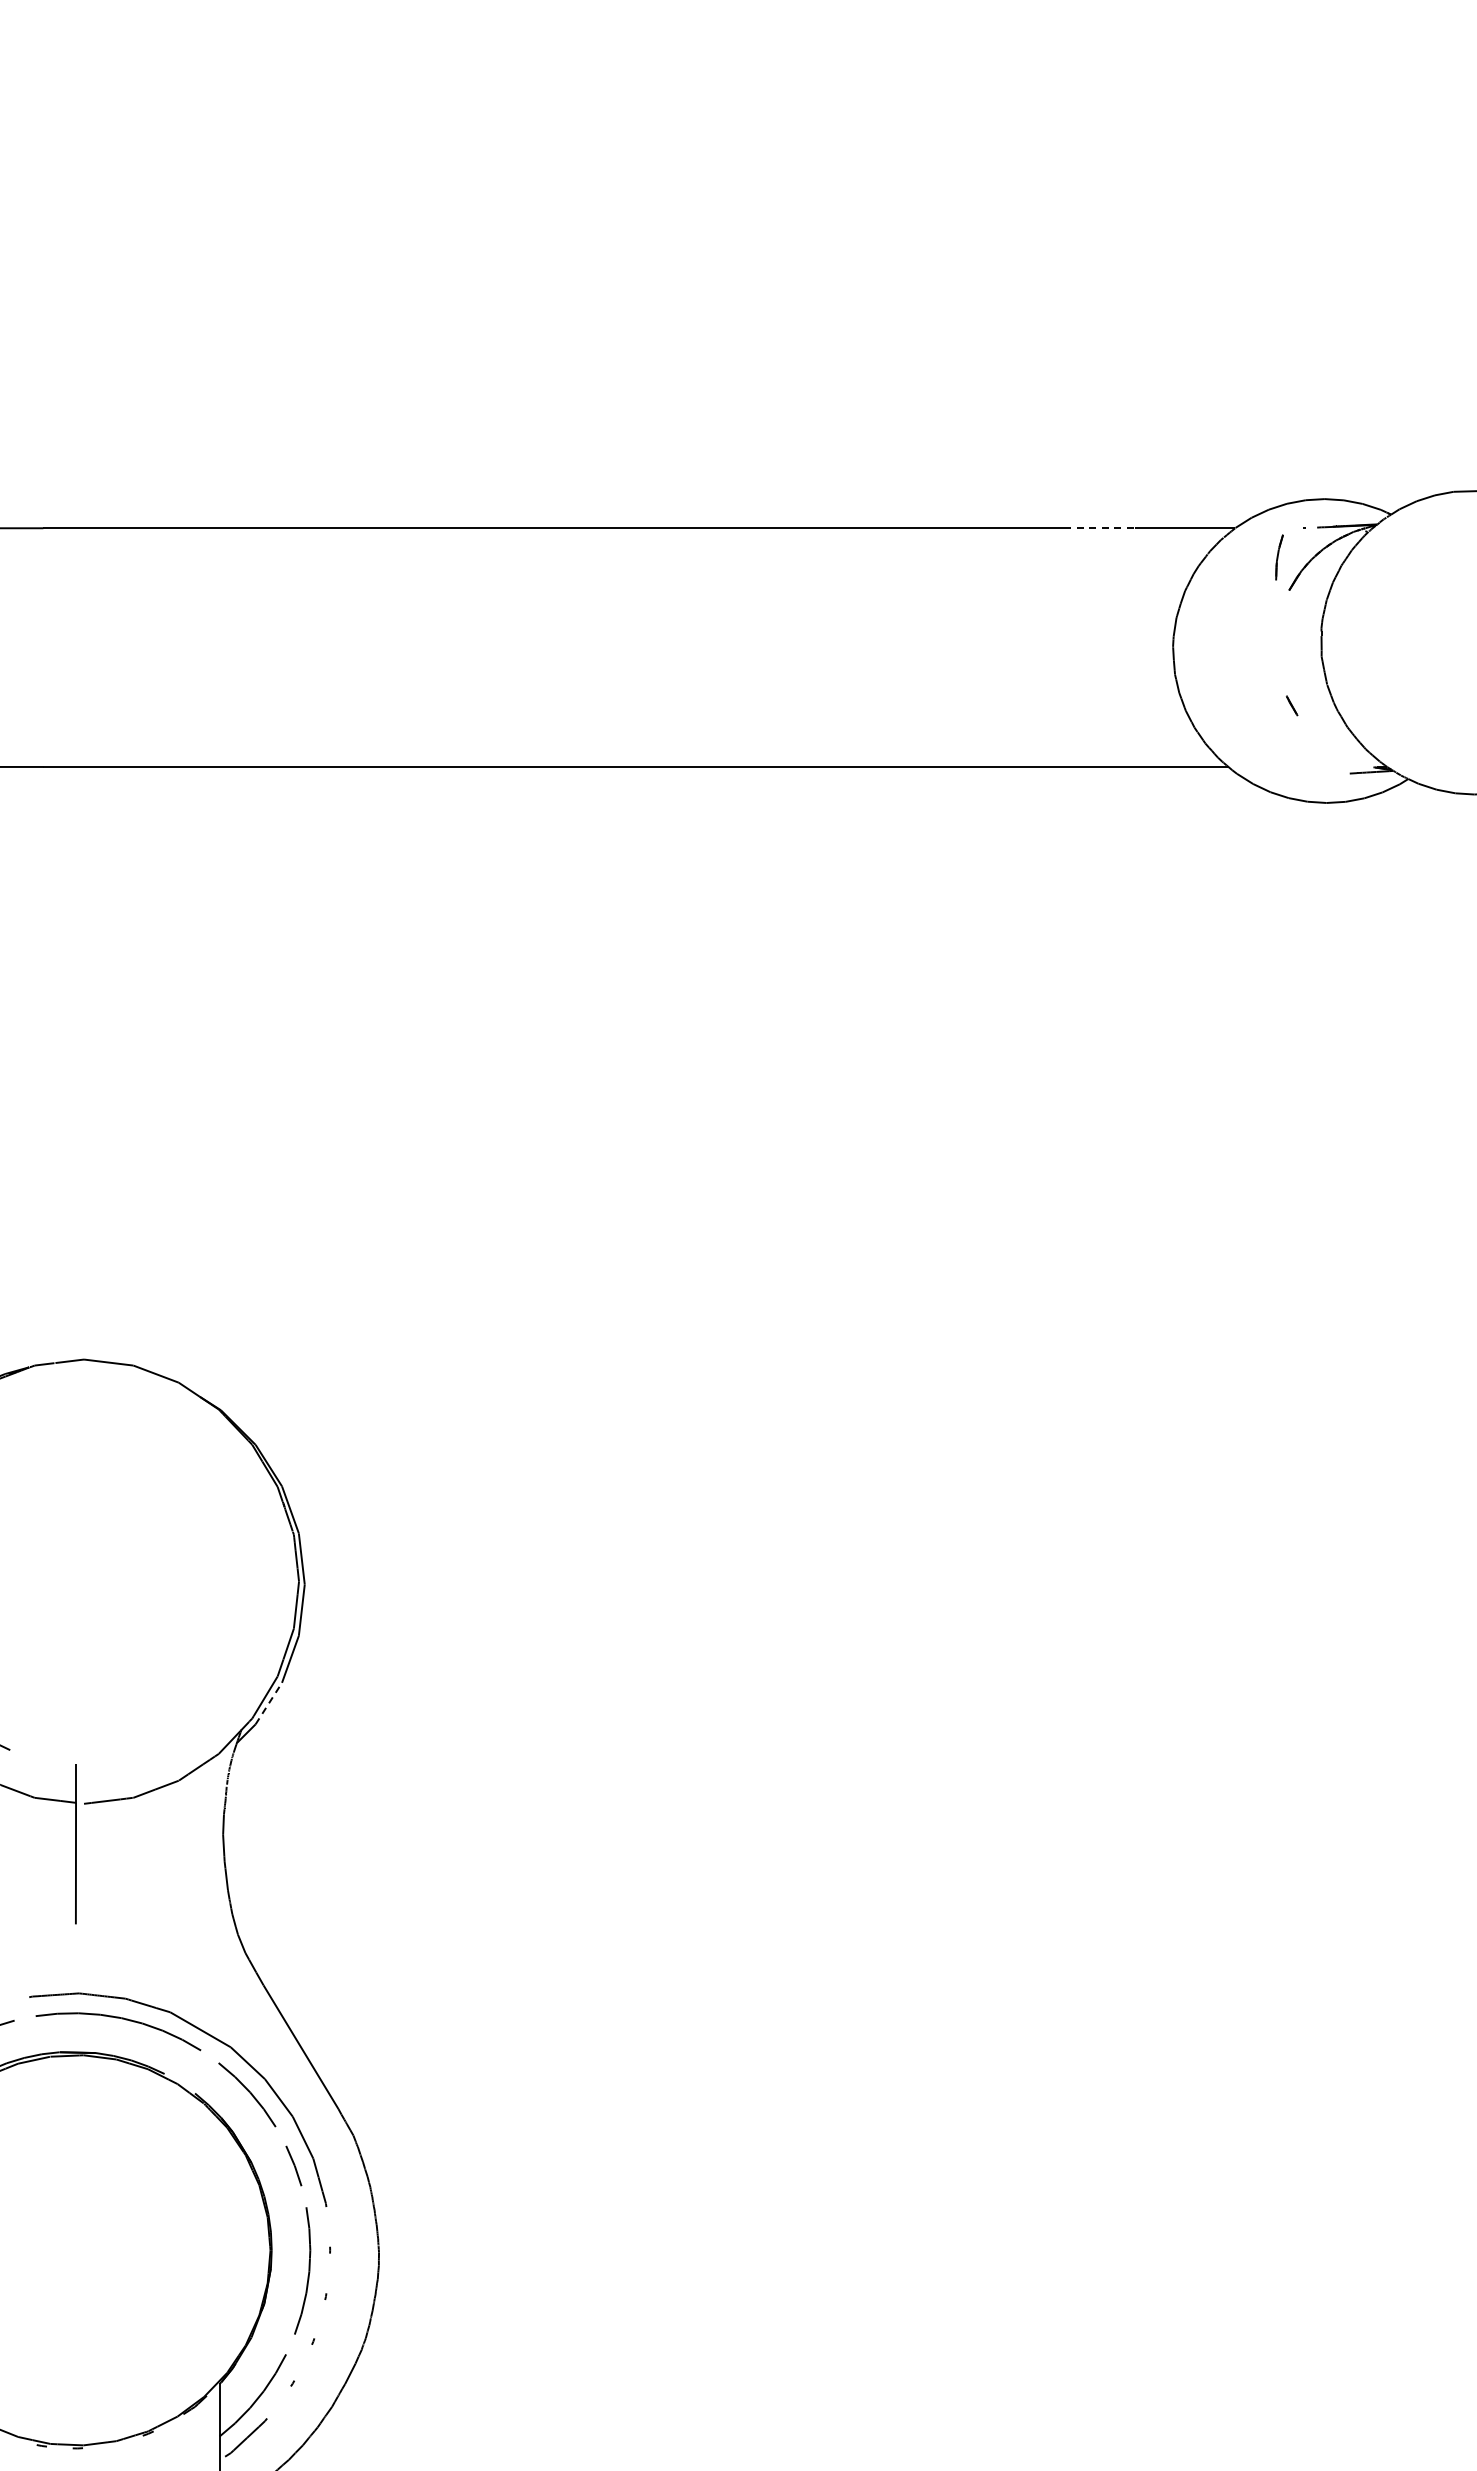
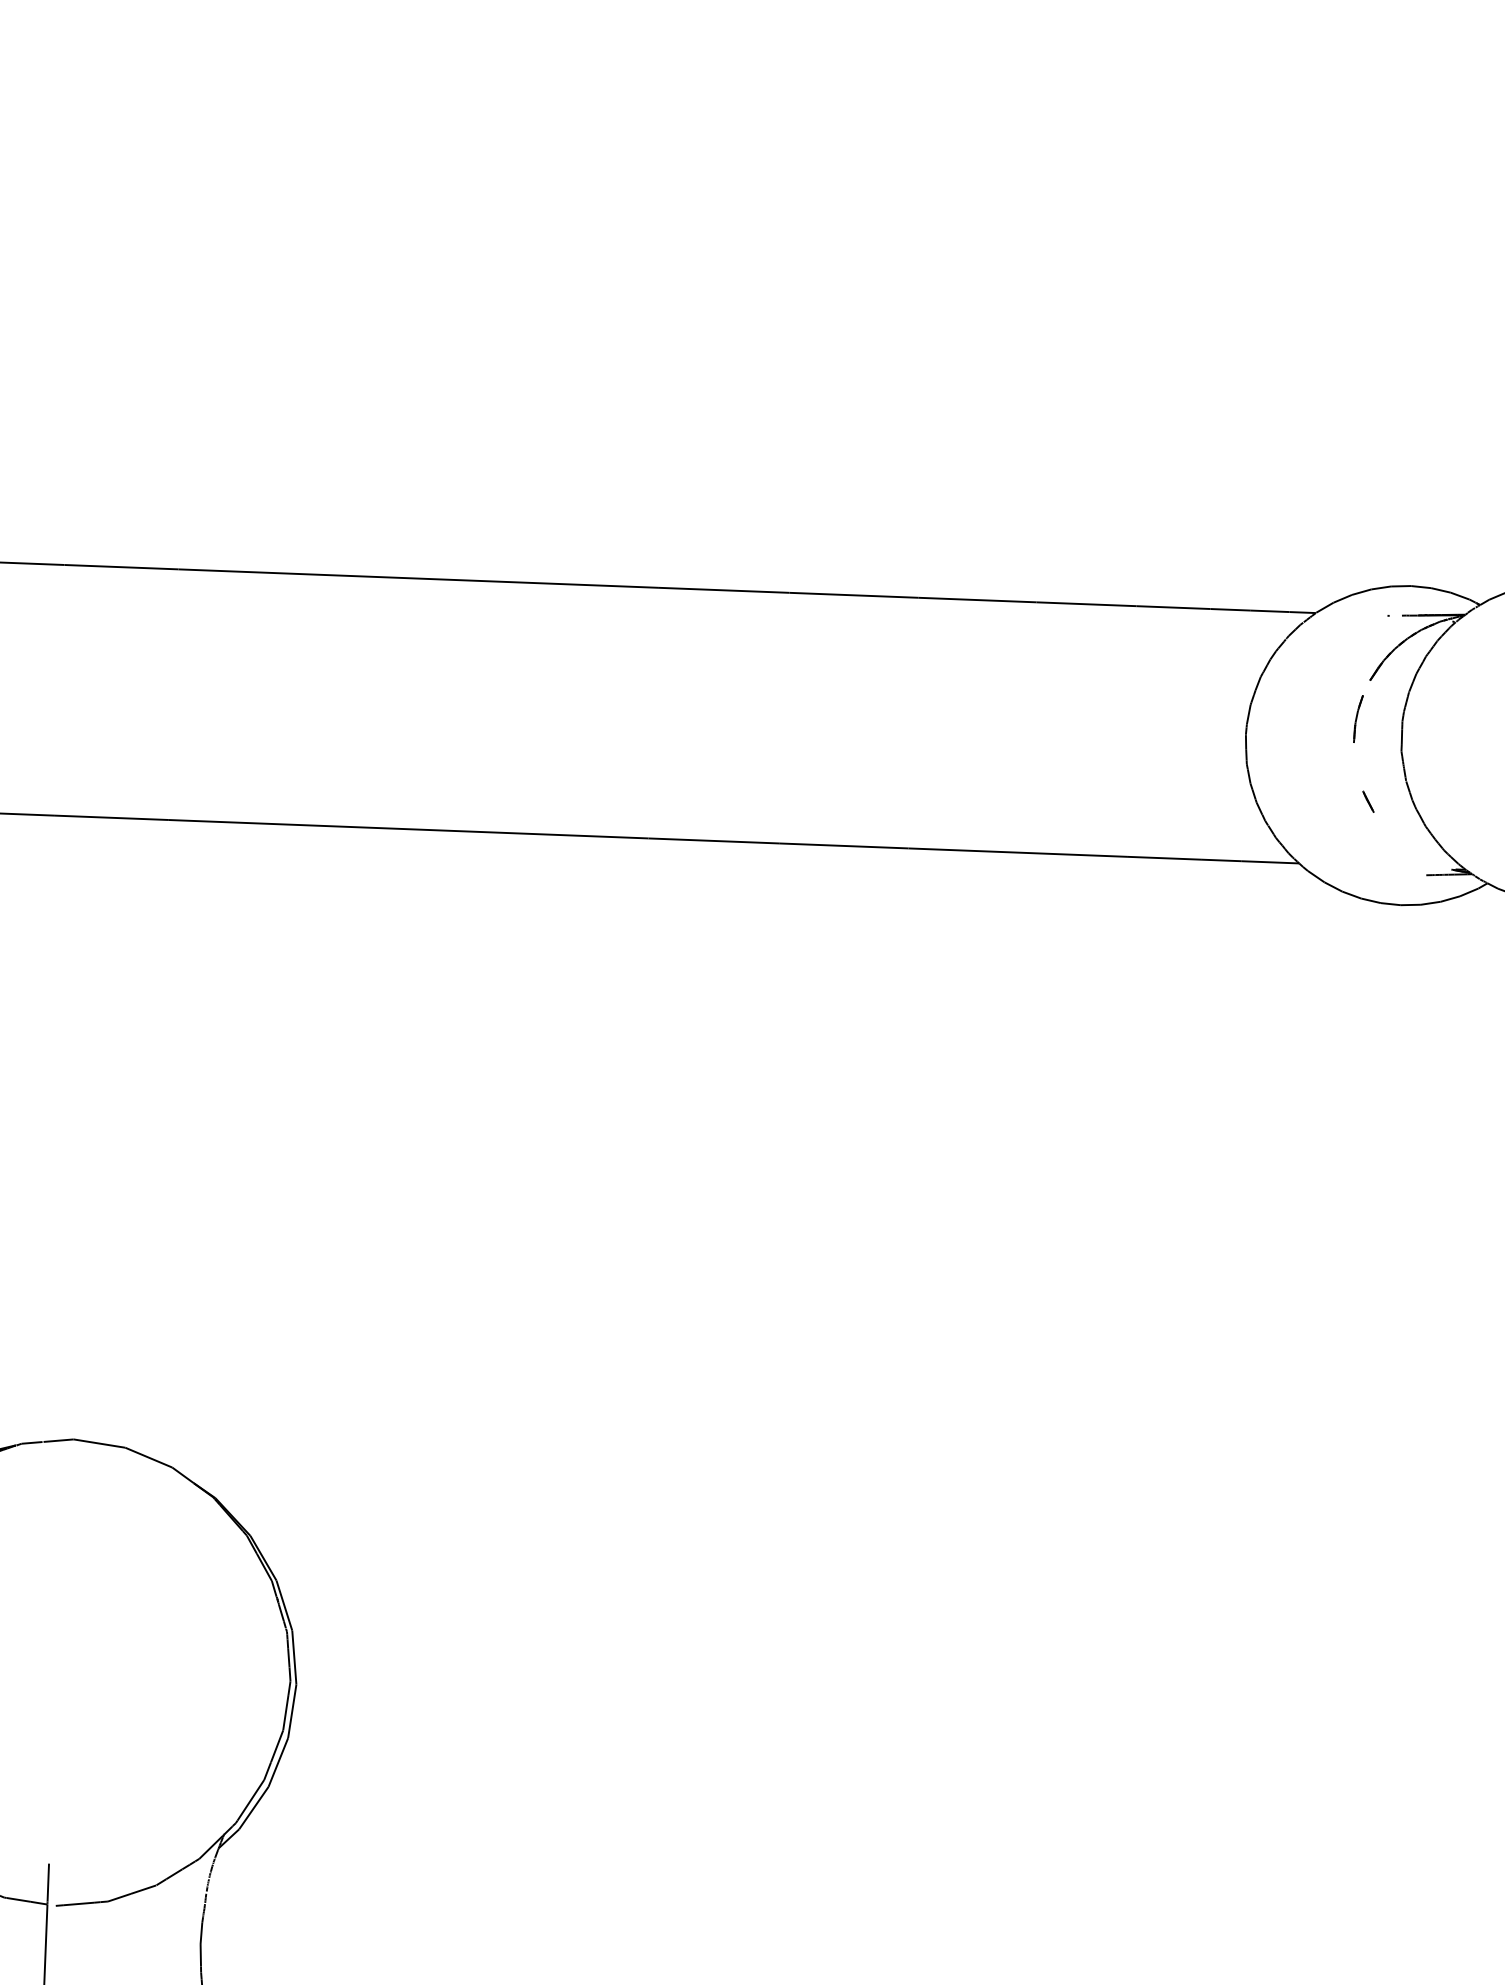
line: (1100, 528) -> (1174, 607), dashed -> solid
part: (1279, 557) -> (1358, 719), moved
line: (268, 1703) -> (253, 1807), dashed -> solid

